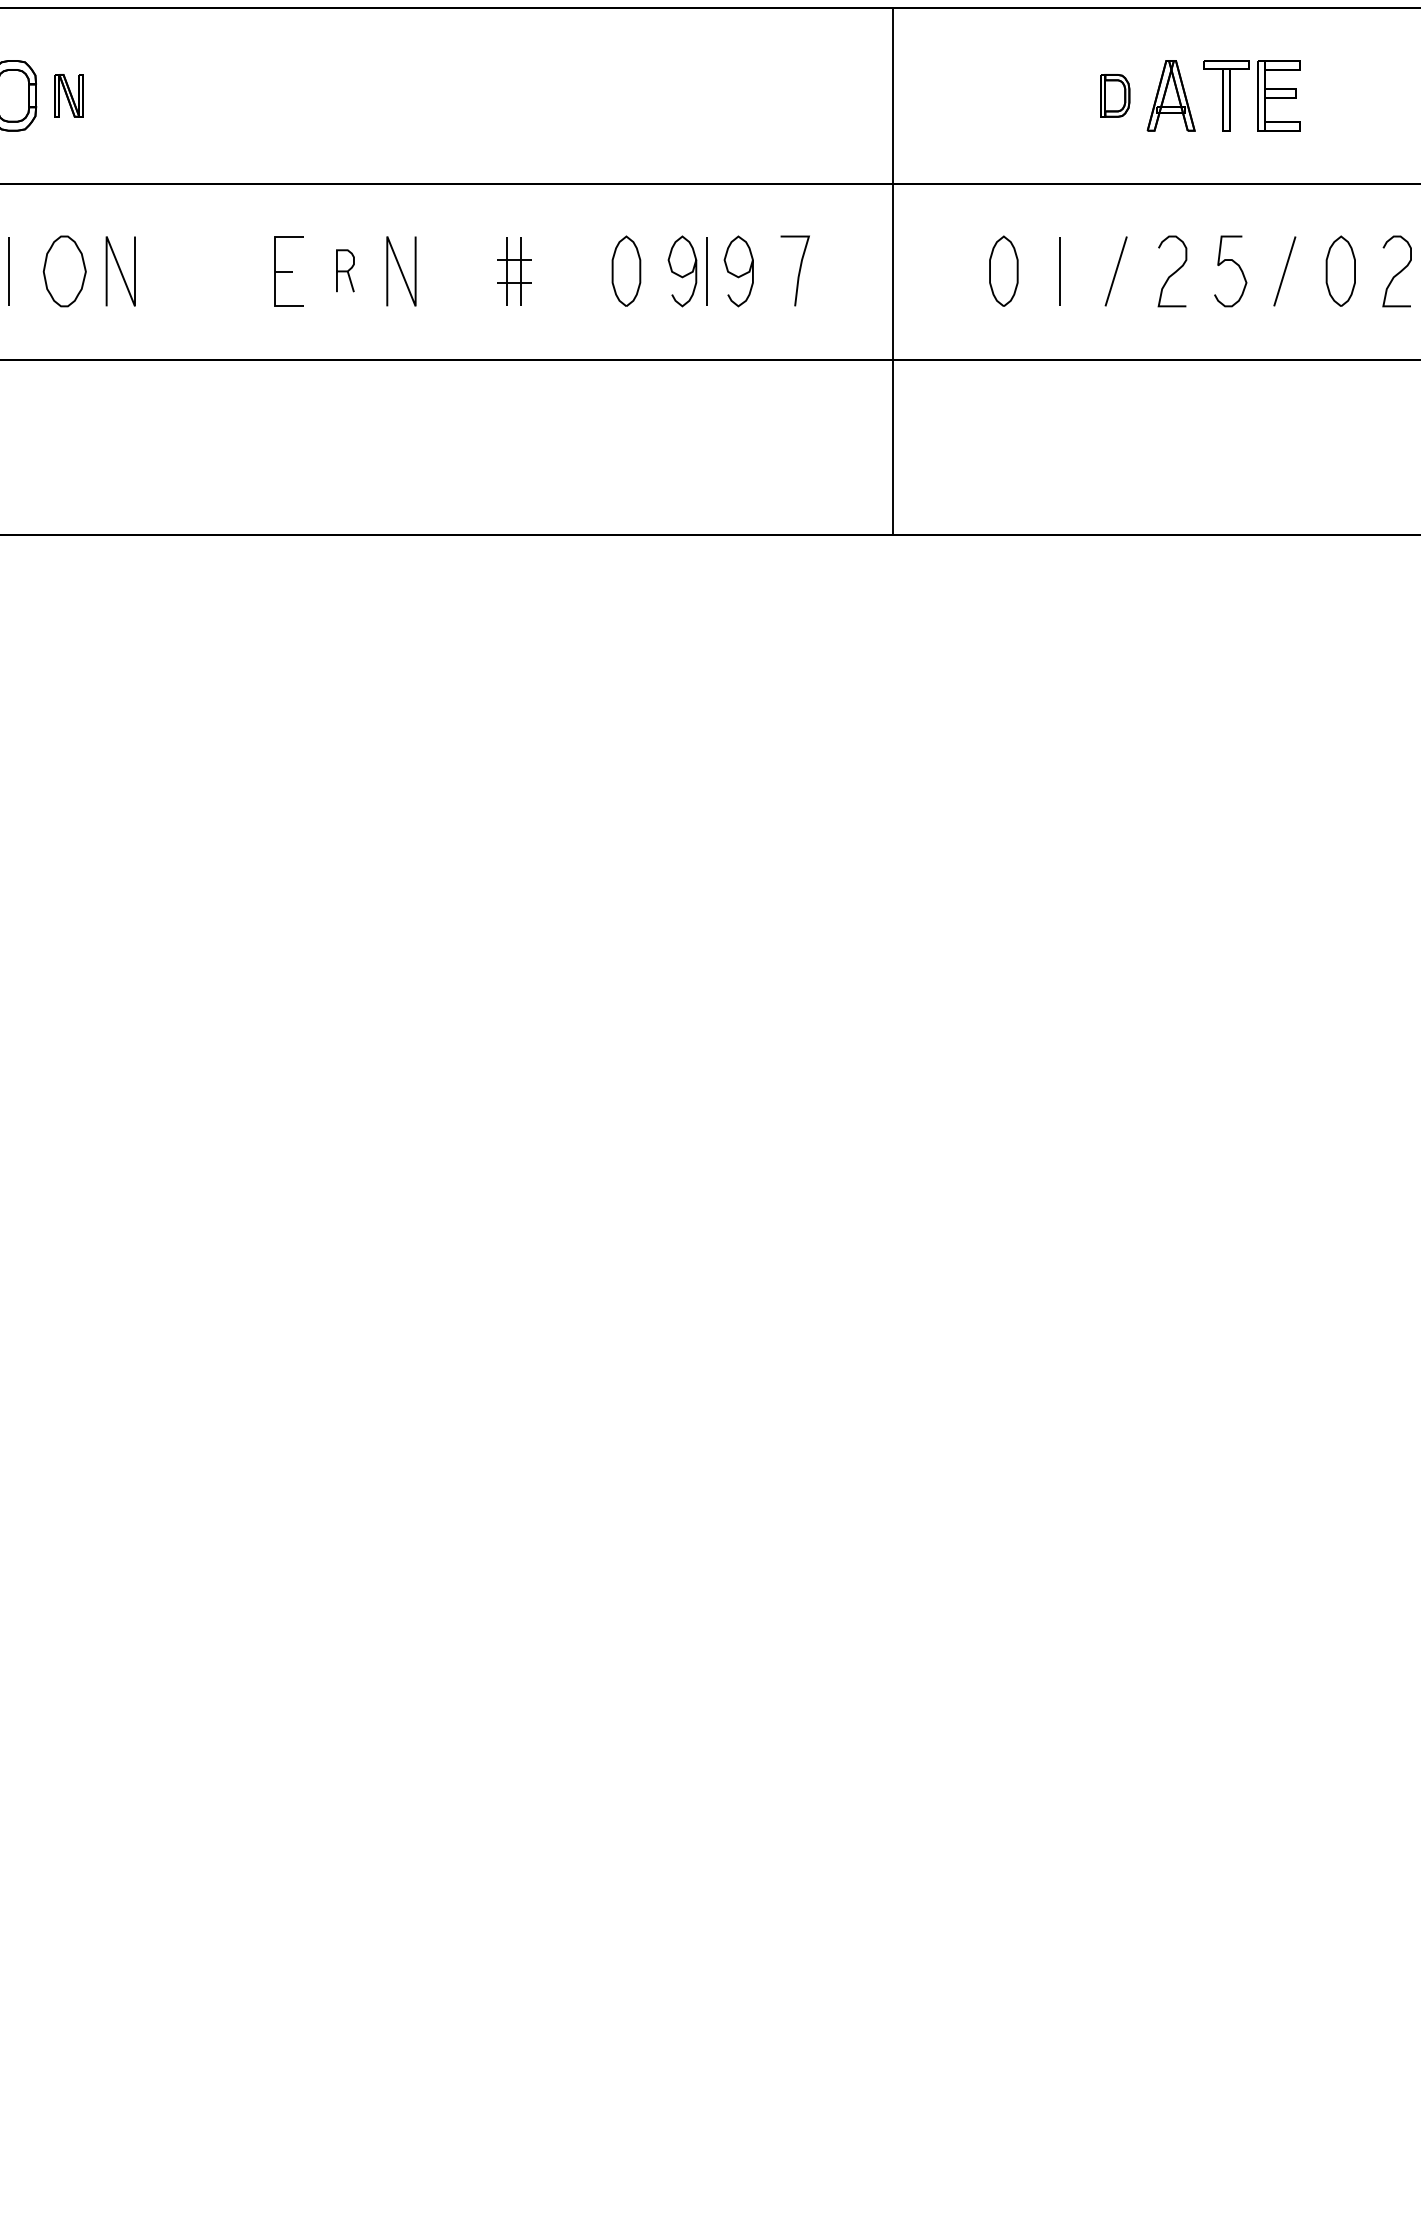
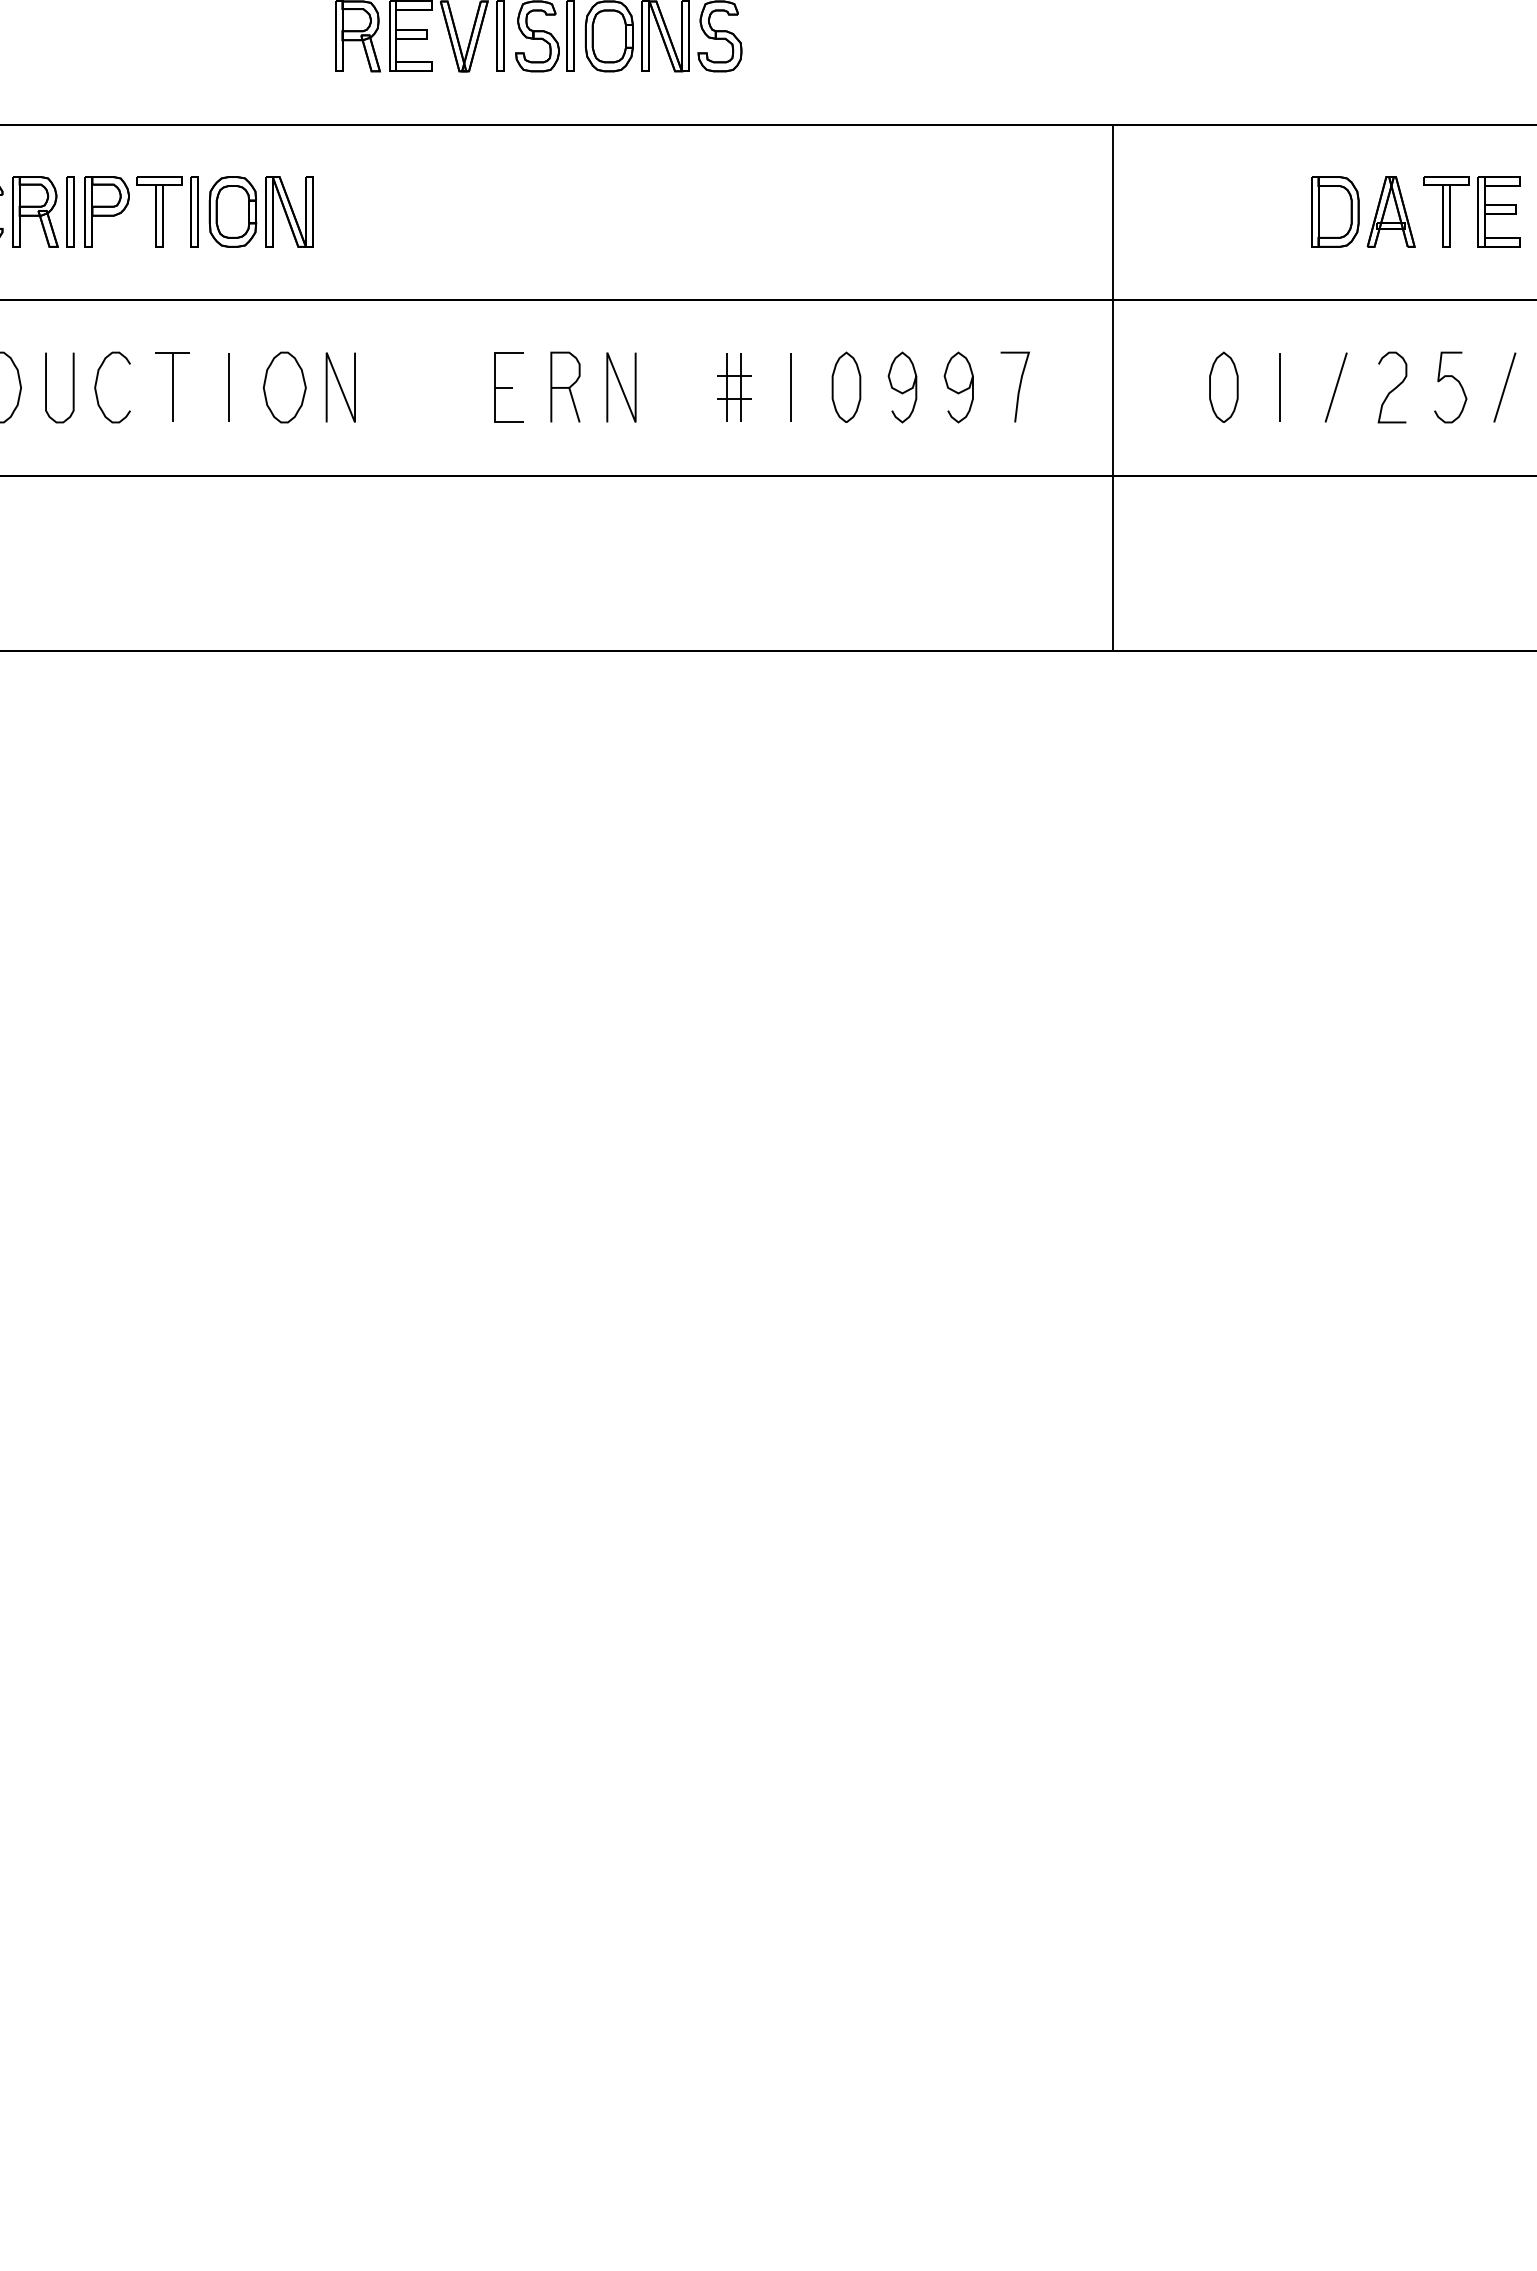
part: (69, 95) -> (289, 211), size x1.67
part: (1115, 95) -> (1335, 211), size x1.67
part: (345, 270) -> (565, 386), size x1.67
line: (707, 271) -> (790, 387), moved

